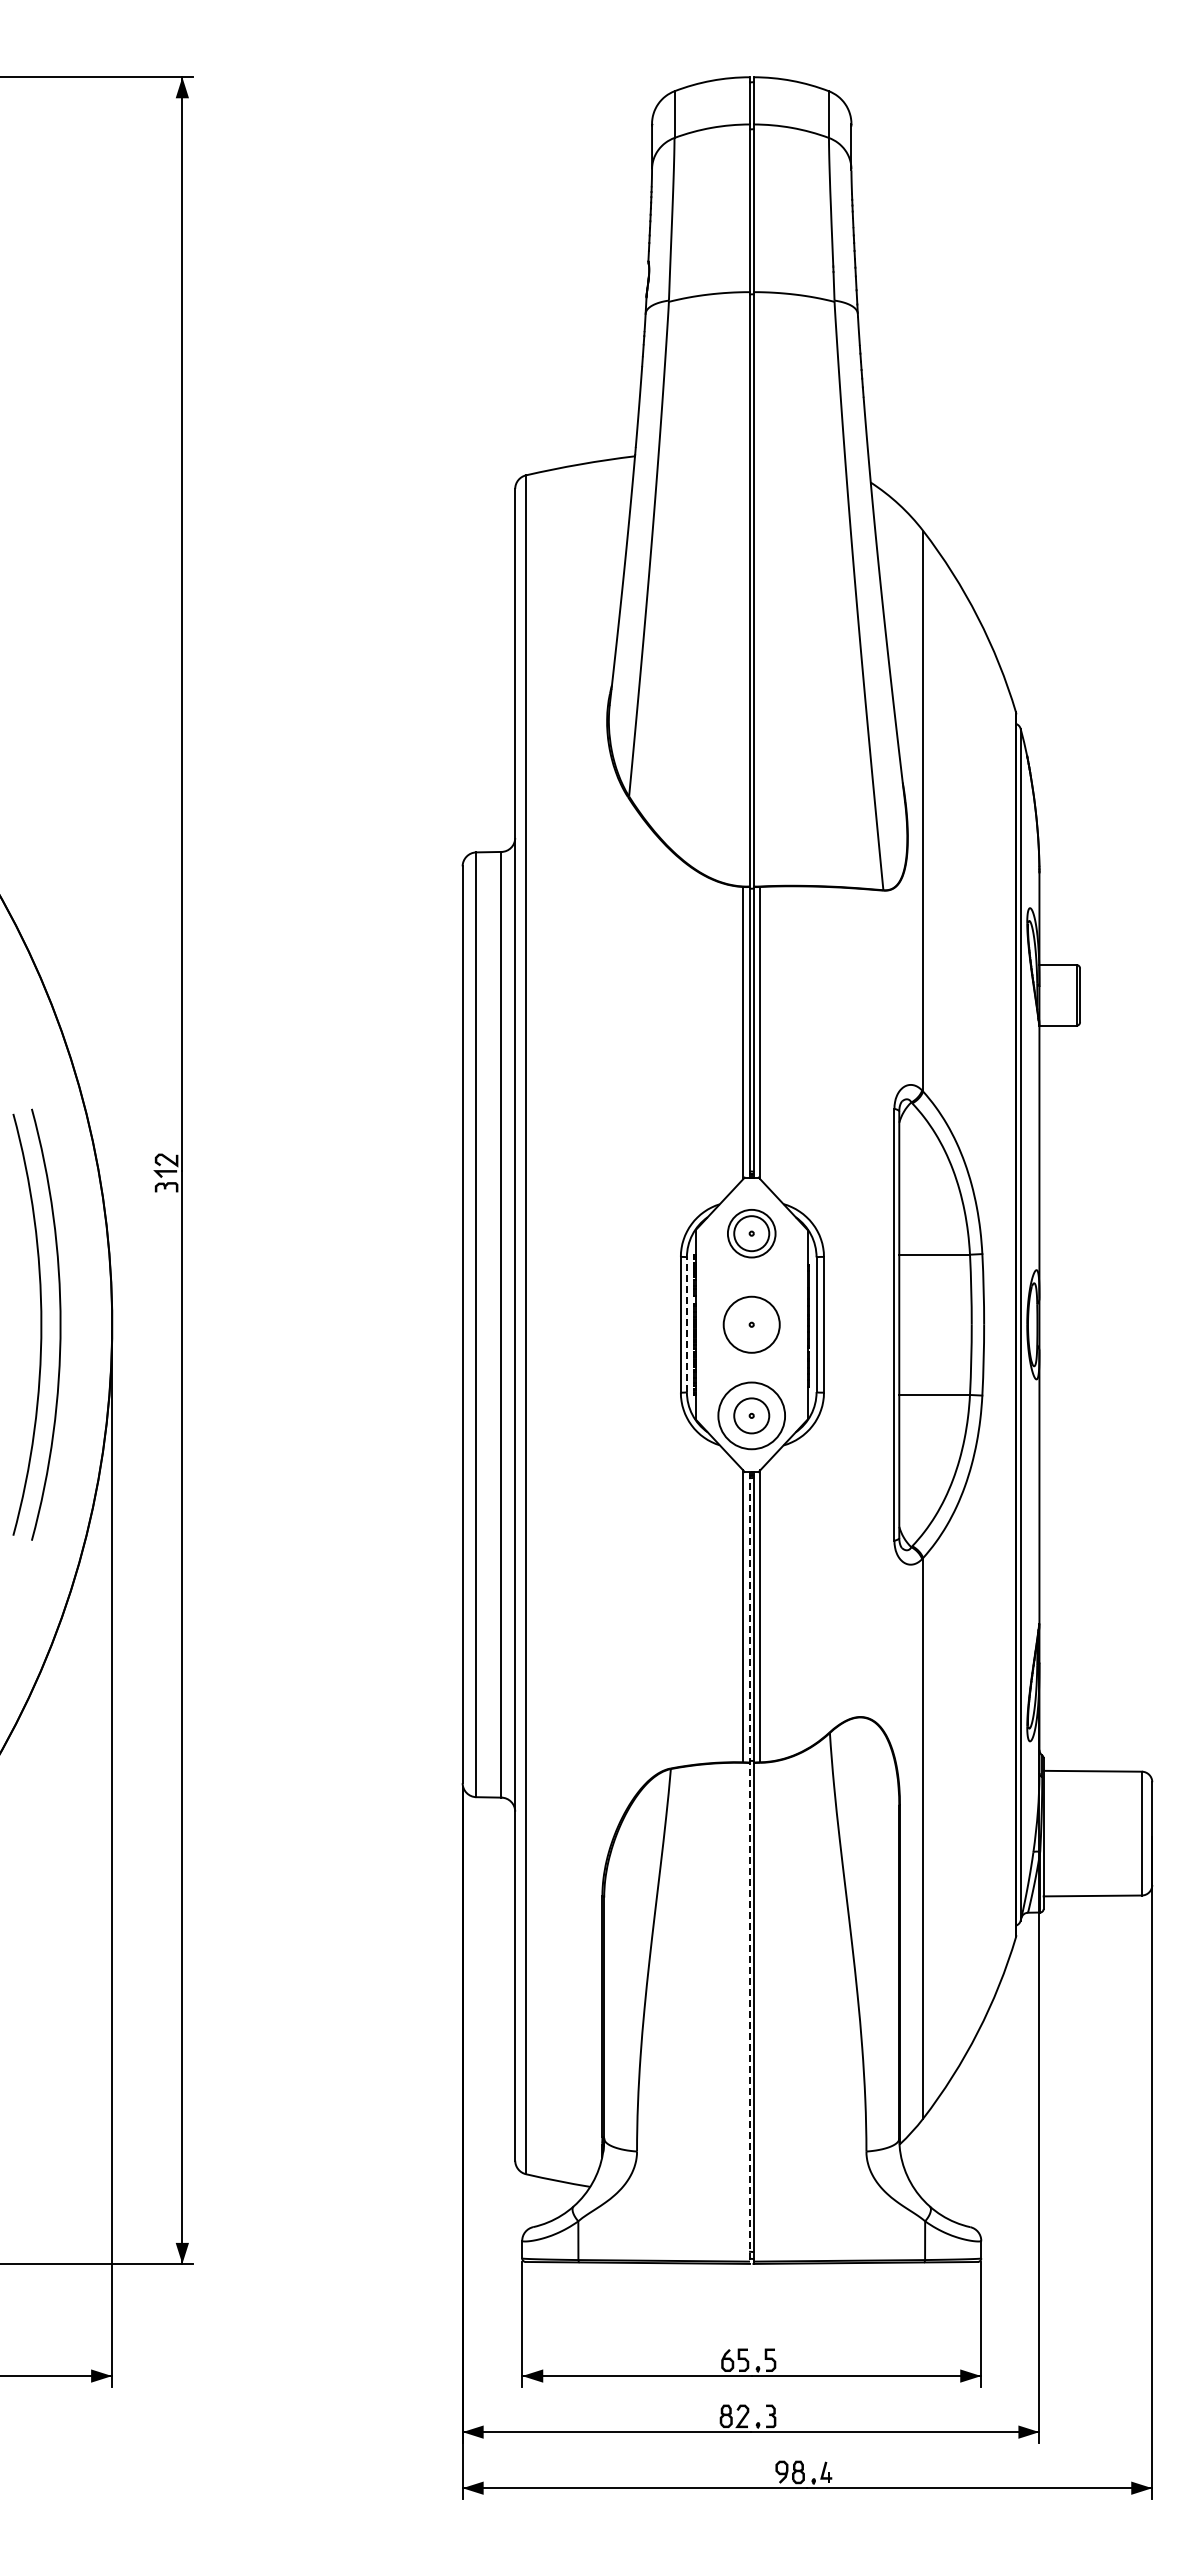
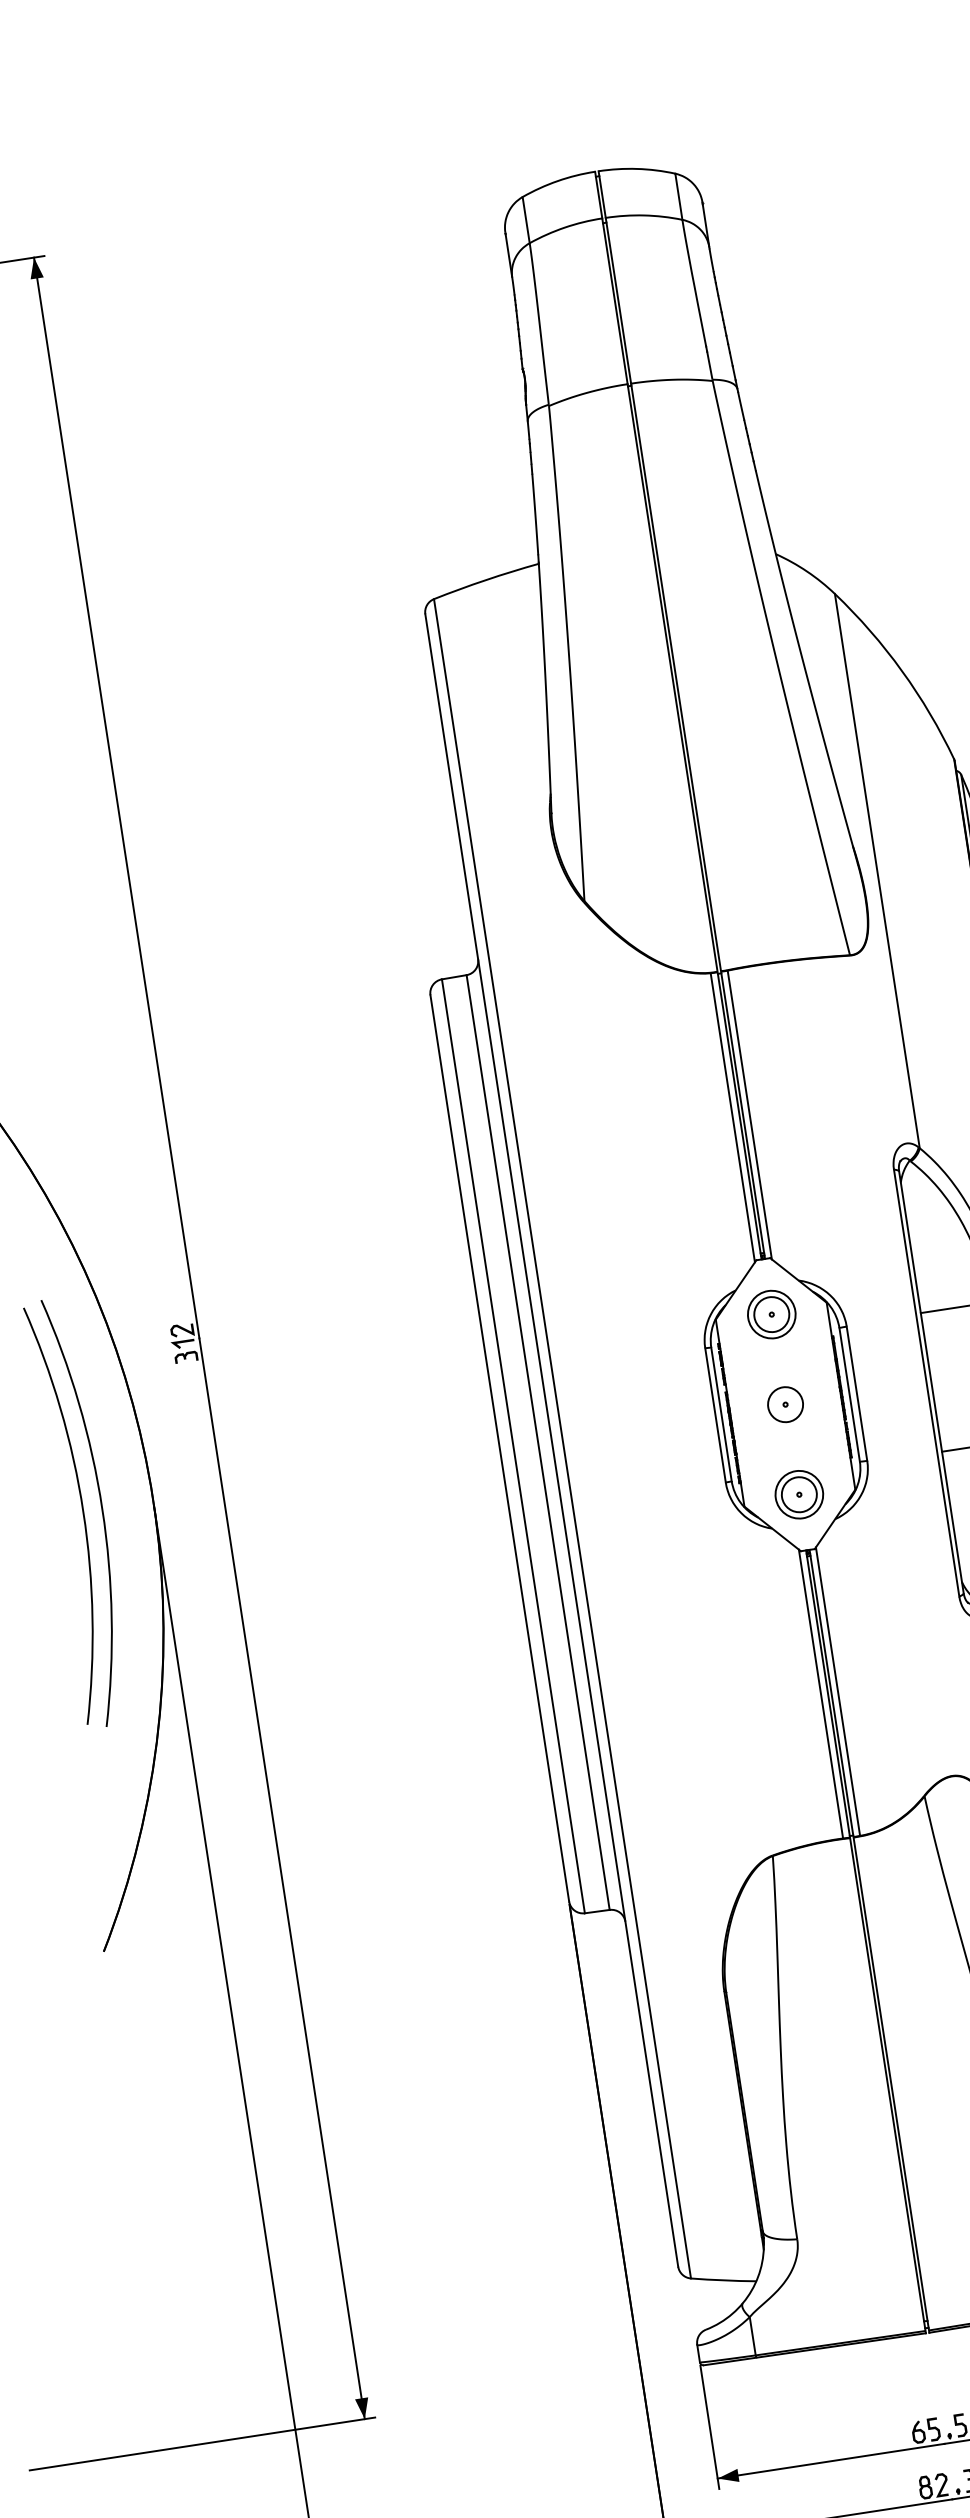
line: (686, 1324) -> (721, 1414), dashed -> solid
circle: (751, 1324) -> (785, 1404), size x0.62
circle: (751, 1415) -> (799, 1494), size x0.71
line: (749, 1867) -> (865, 1941), dashed -> solid

